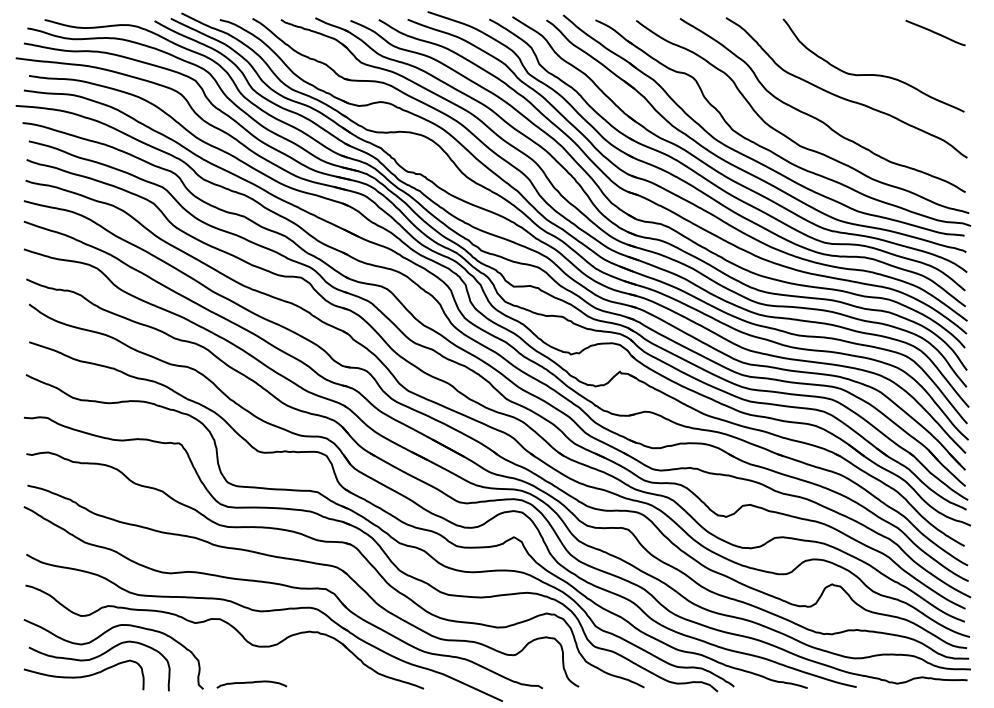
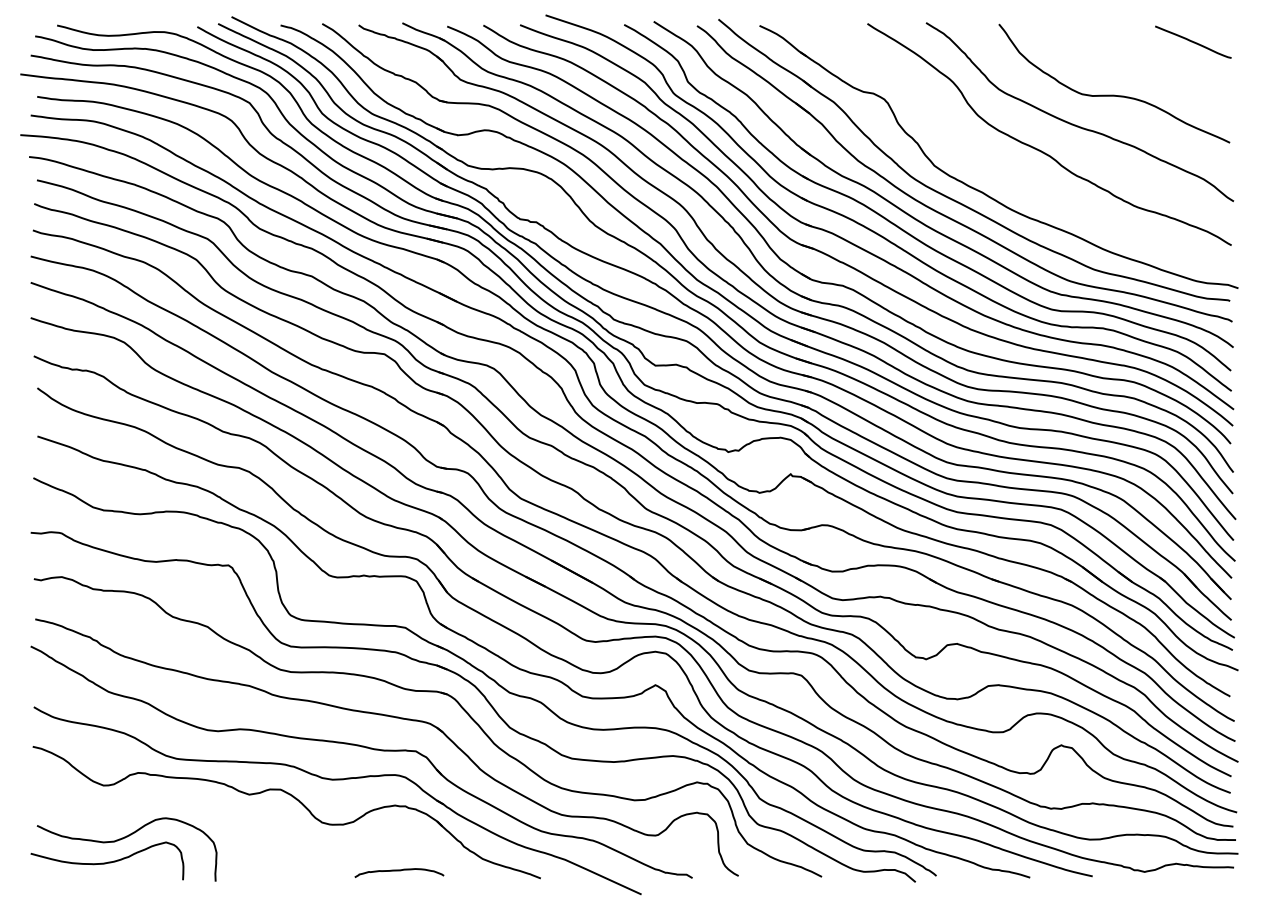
curve: (788, 136) -> (1005, 174), removed
curve: (101, 636) -> (129, 811), removed
curve: (251, 683) -> (399, 871), moved

